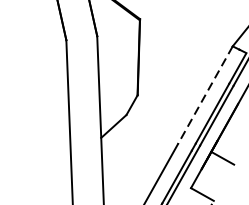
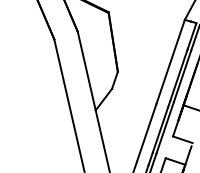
line: (205, 95) -> (170, 62), dashed -> solid

